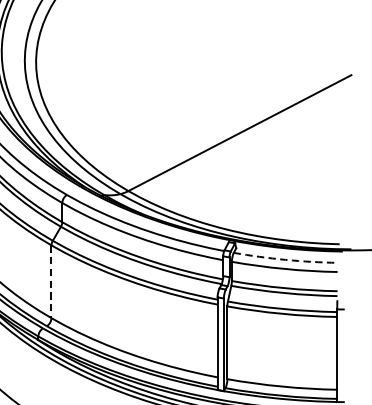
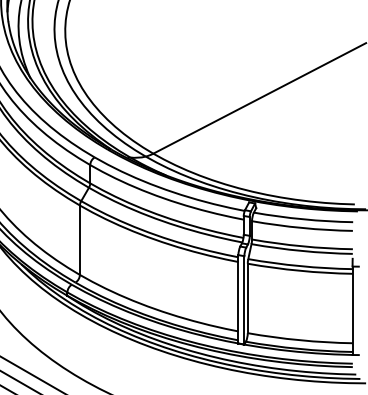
arc: (285, 260) -> (303, 219), dashed -> solid
line: (51, 282) -> (79, 240), dashed -> solid

